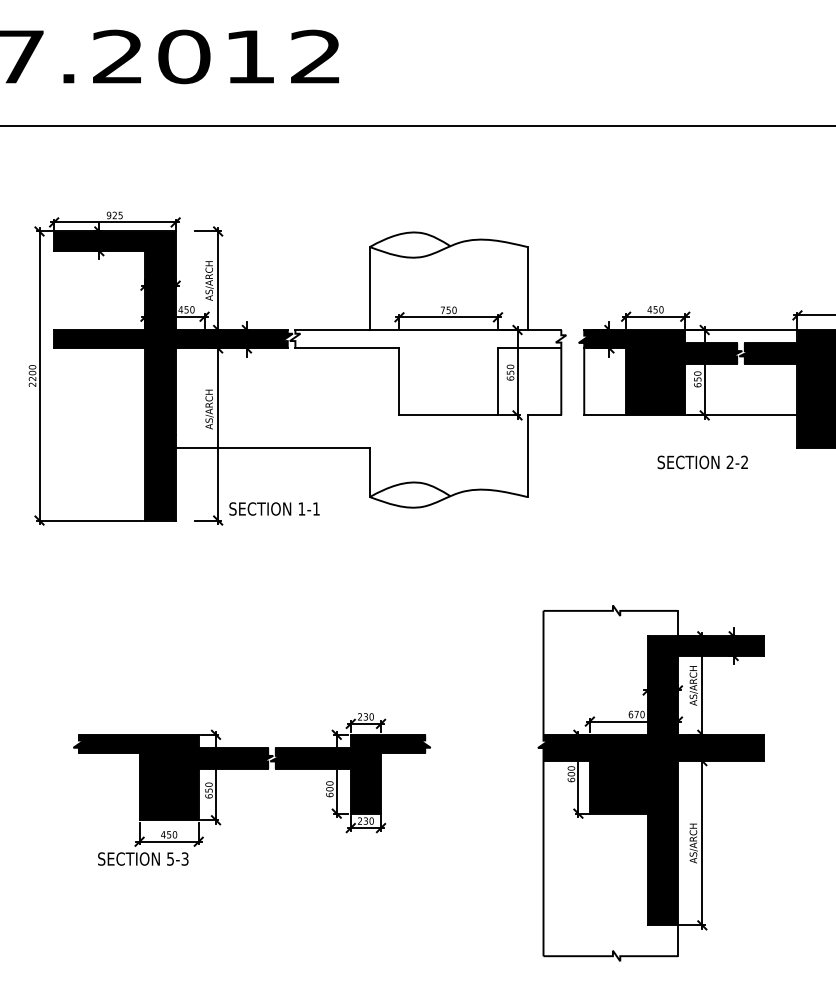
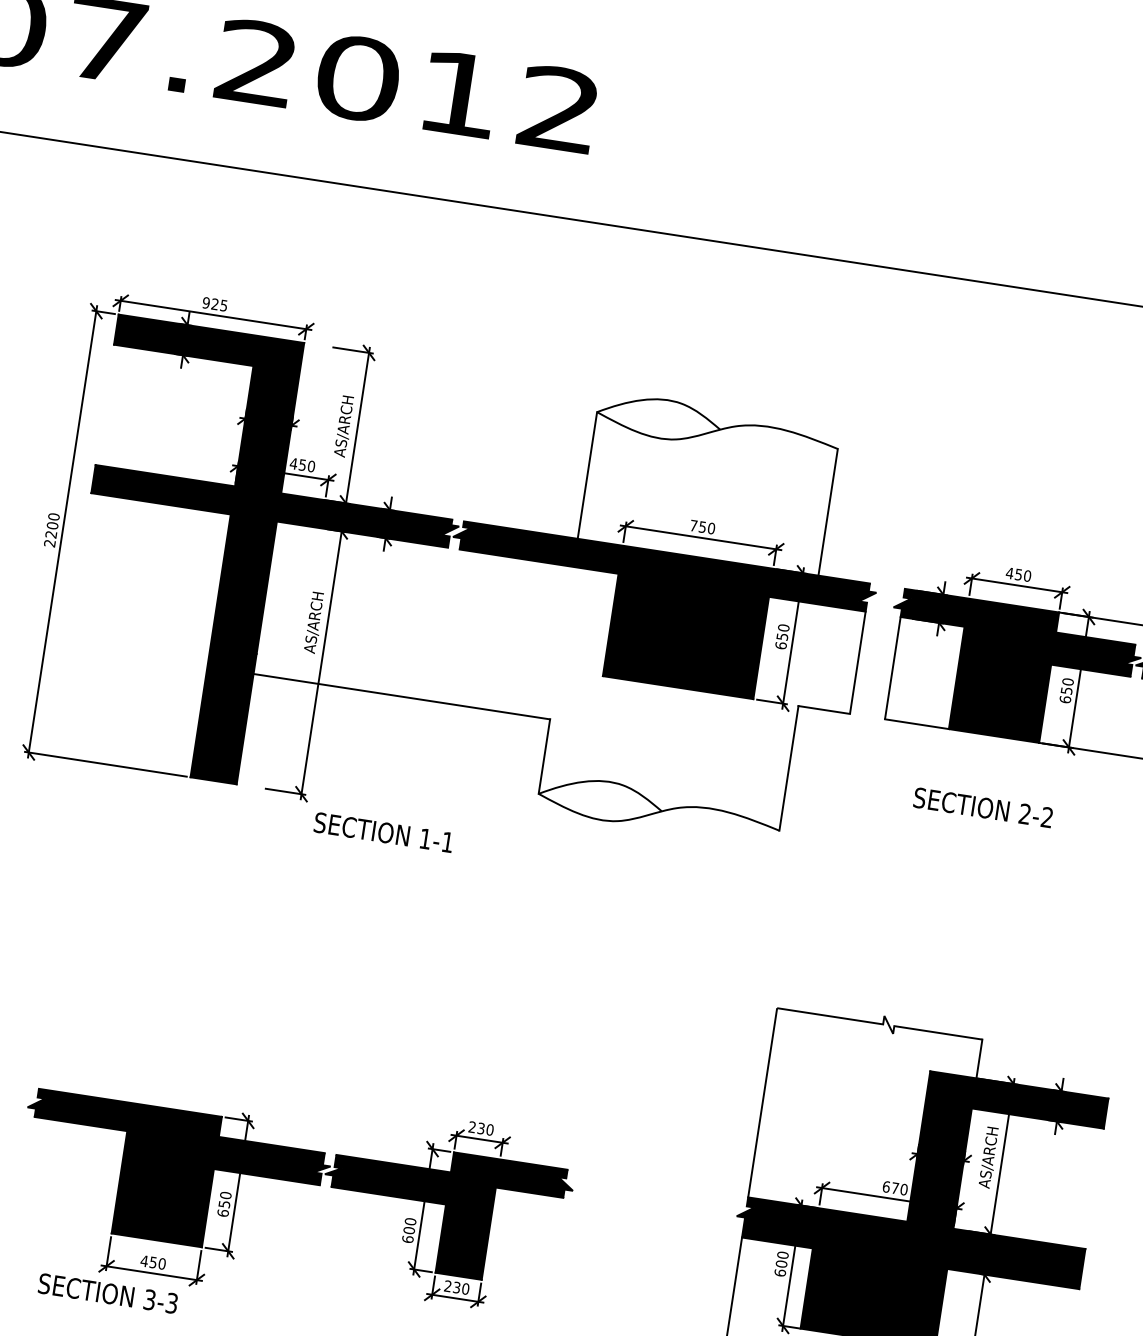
fill: (427, 372) -> (655, 617), added
text: (702, 462) -> (982, 807), moved
text: (274, 508) -> (383, 831), moved
text: (170, 858) -> (149, 1299), 5-3 -> 3-3

